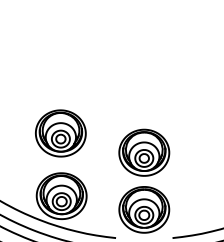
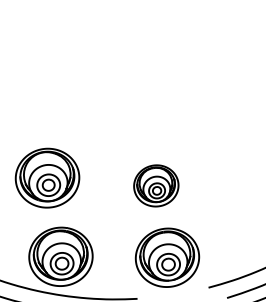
part: (144, 152) -> (156, 185), size x0.7

